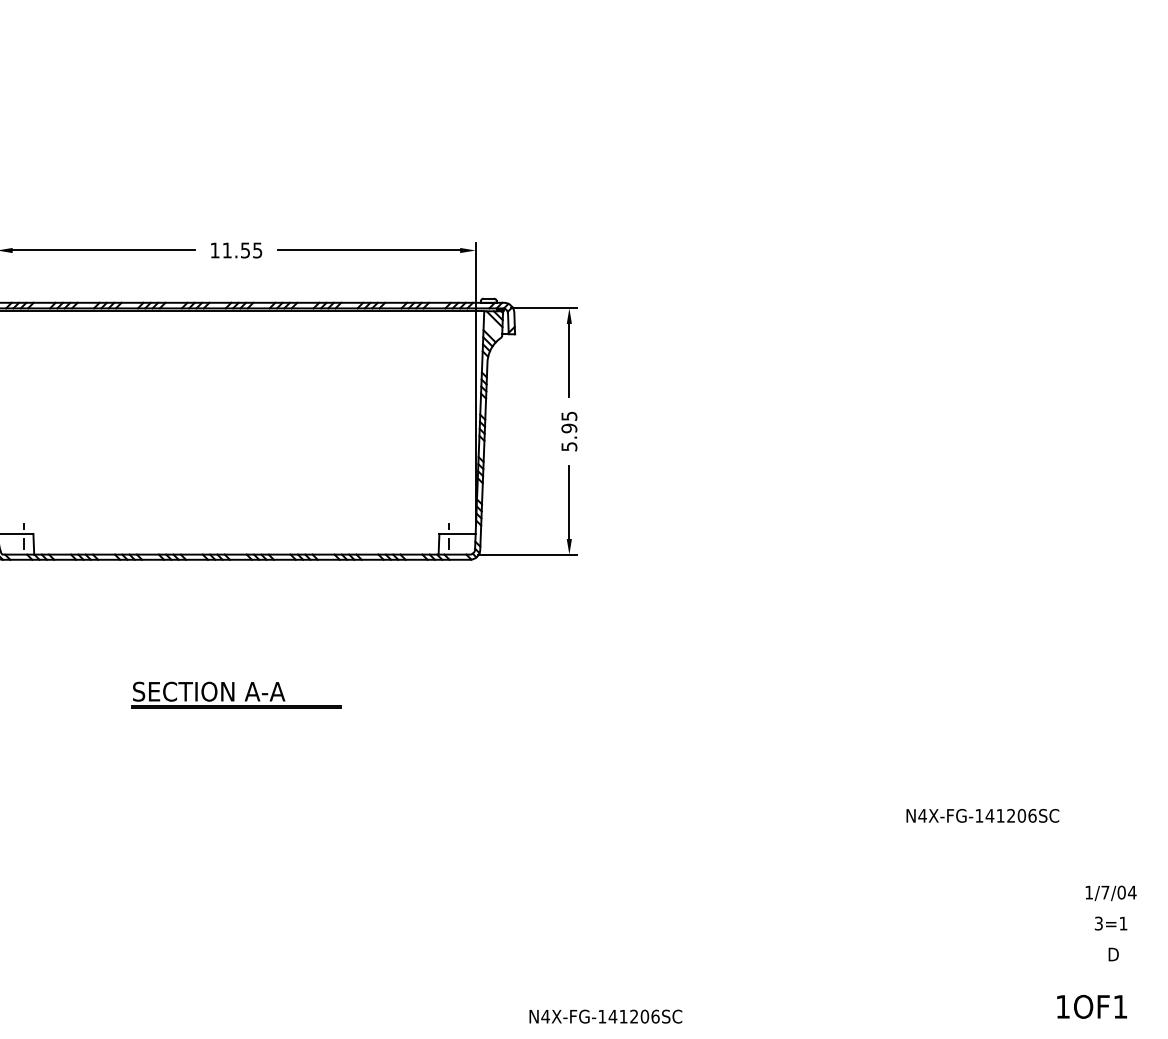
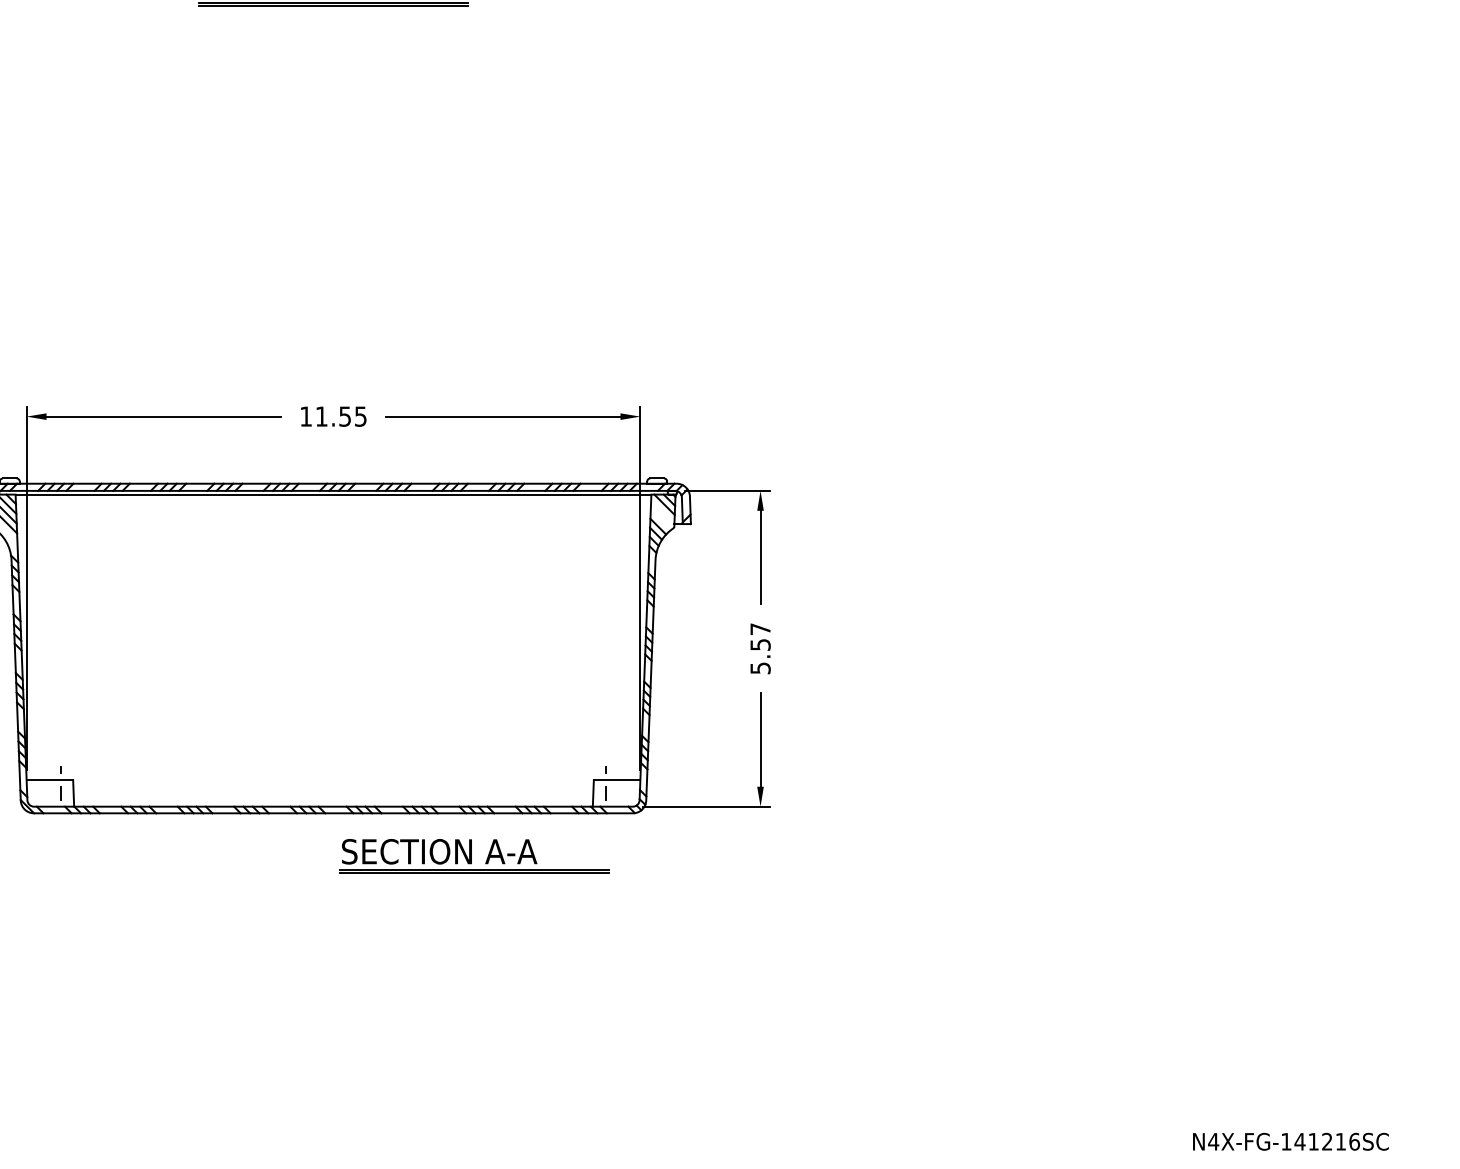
text: (569, 422) -> (760, 637), 5.95 -> 5.57
part: (236, 694) -> (474, 855), moved
text: (1021, 815) -> (1340, 1141), N4X-FG-141206SC -> N4X-FG-141216SC

